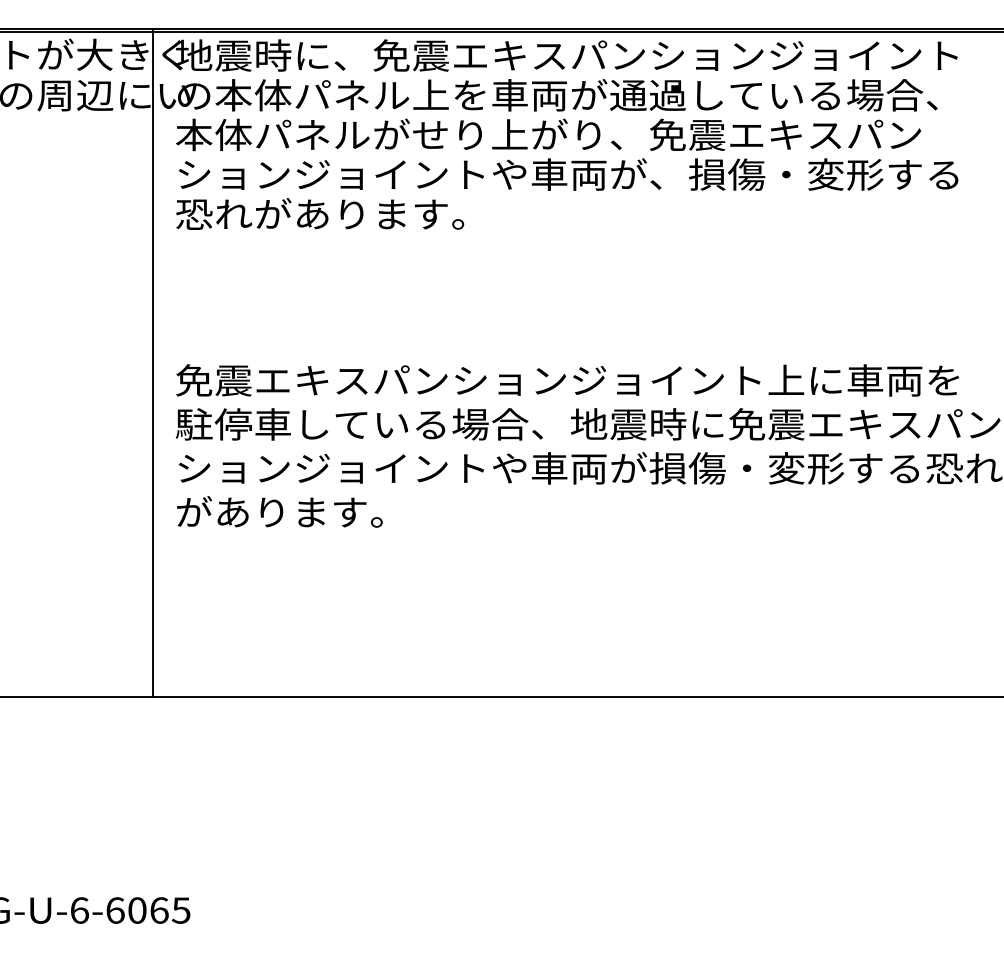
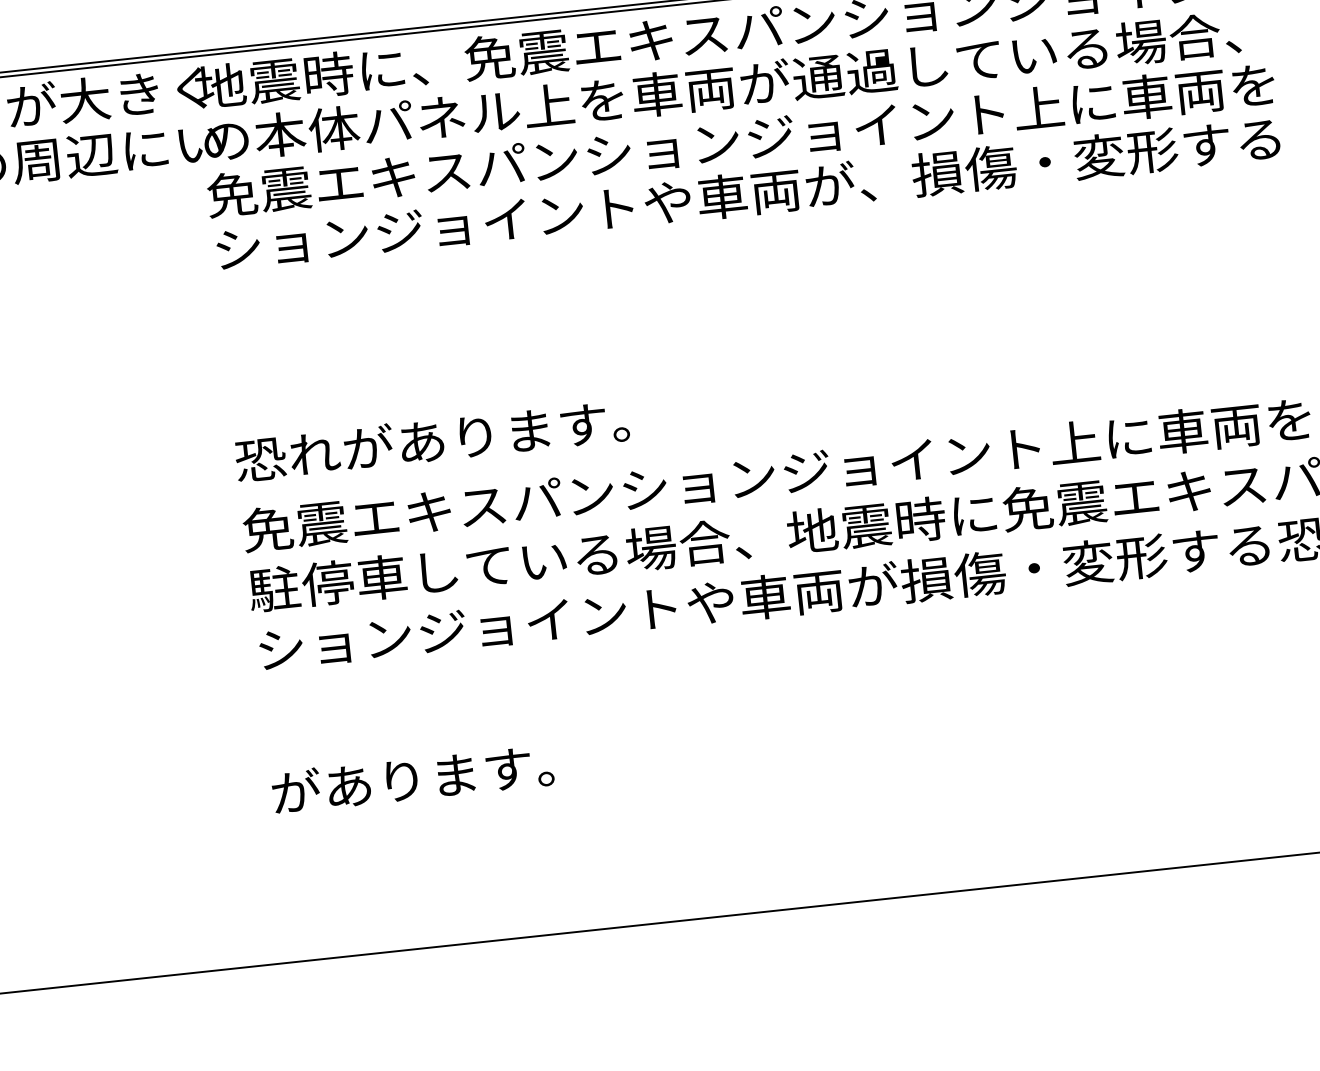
text: (567, 134) -> (740, 139), 本体パネルがせり上がり、免震エキスパン -> 免震エキスパンションジョイント上に車両を
text: (320, 213) -> (432, 439), moved
line: (152, 362) -> (208, 510), removed
text: (279, 511) -> (412, 778), moved

